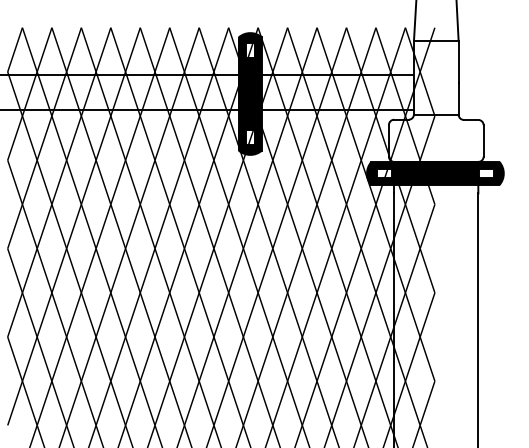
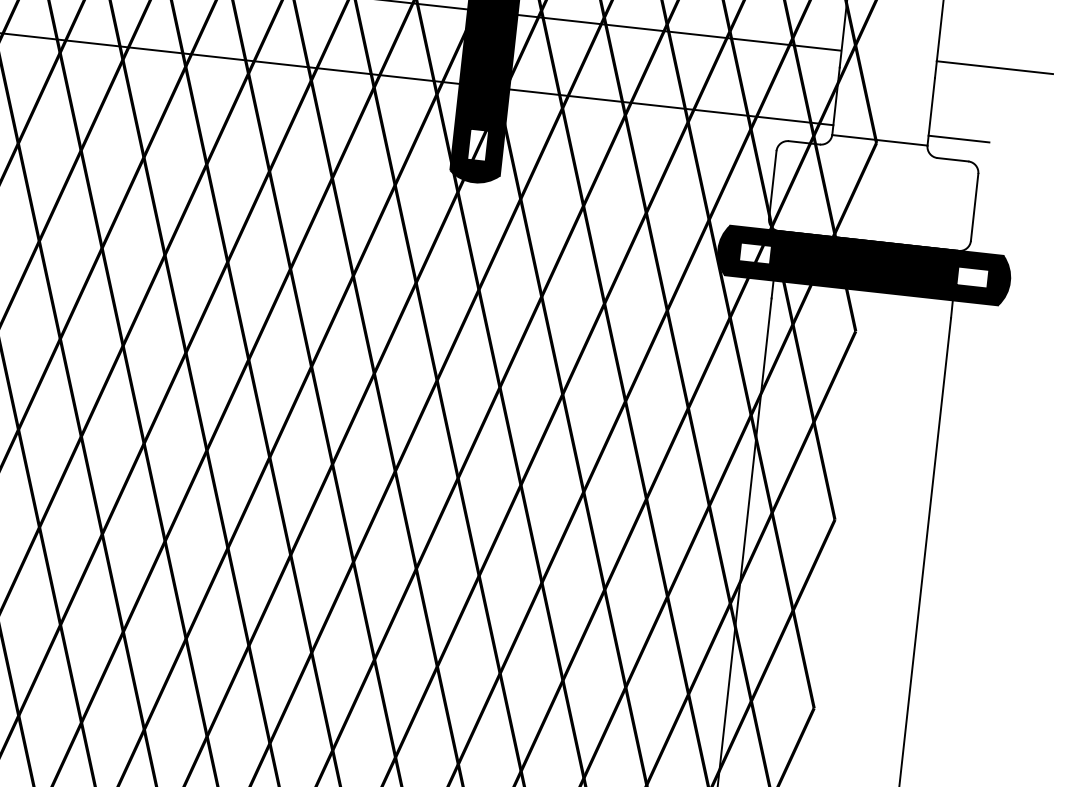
line: (485, 75) -> (994, 68), added
line: (472, 110) -> (958, 139), added

